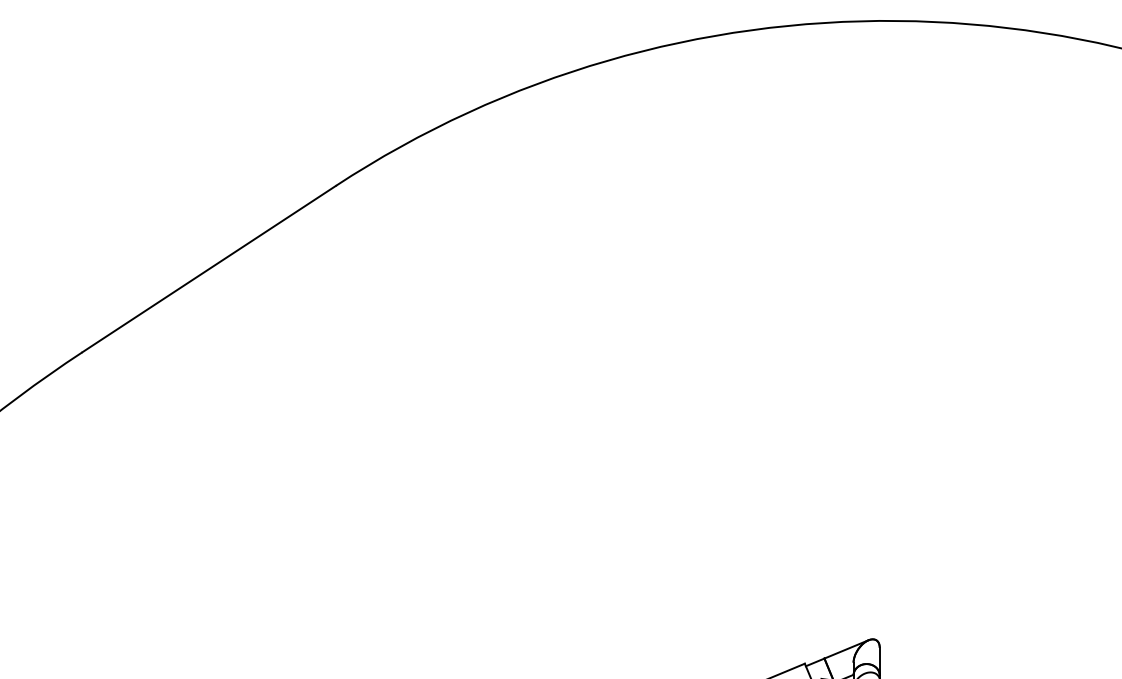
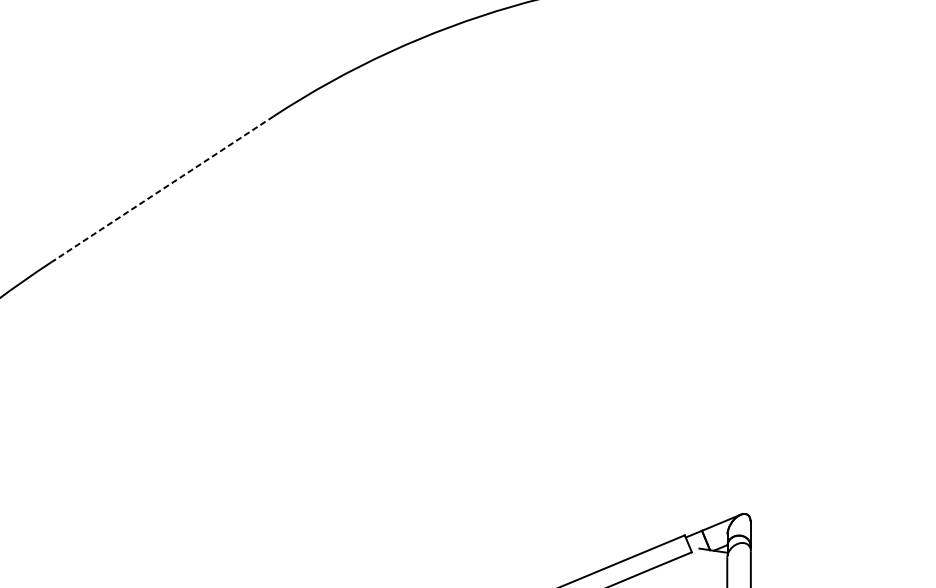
line: (209, 269) -> (162, 189), solid -> dashed

